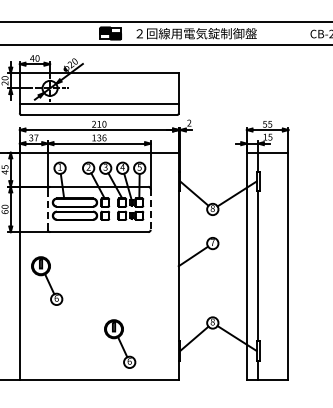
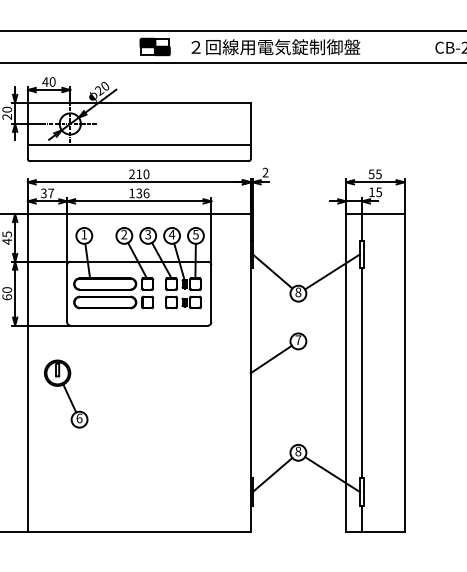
line: (47, 208) -> (66, 292), dashed -> solid
line: (150, 209) -> (211, 293), dashed -> solid
part: (120, 343) -> (169, 481), removed

